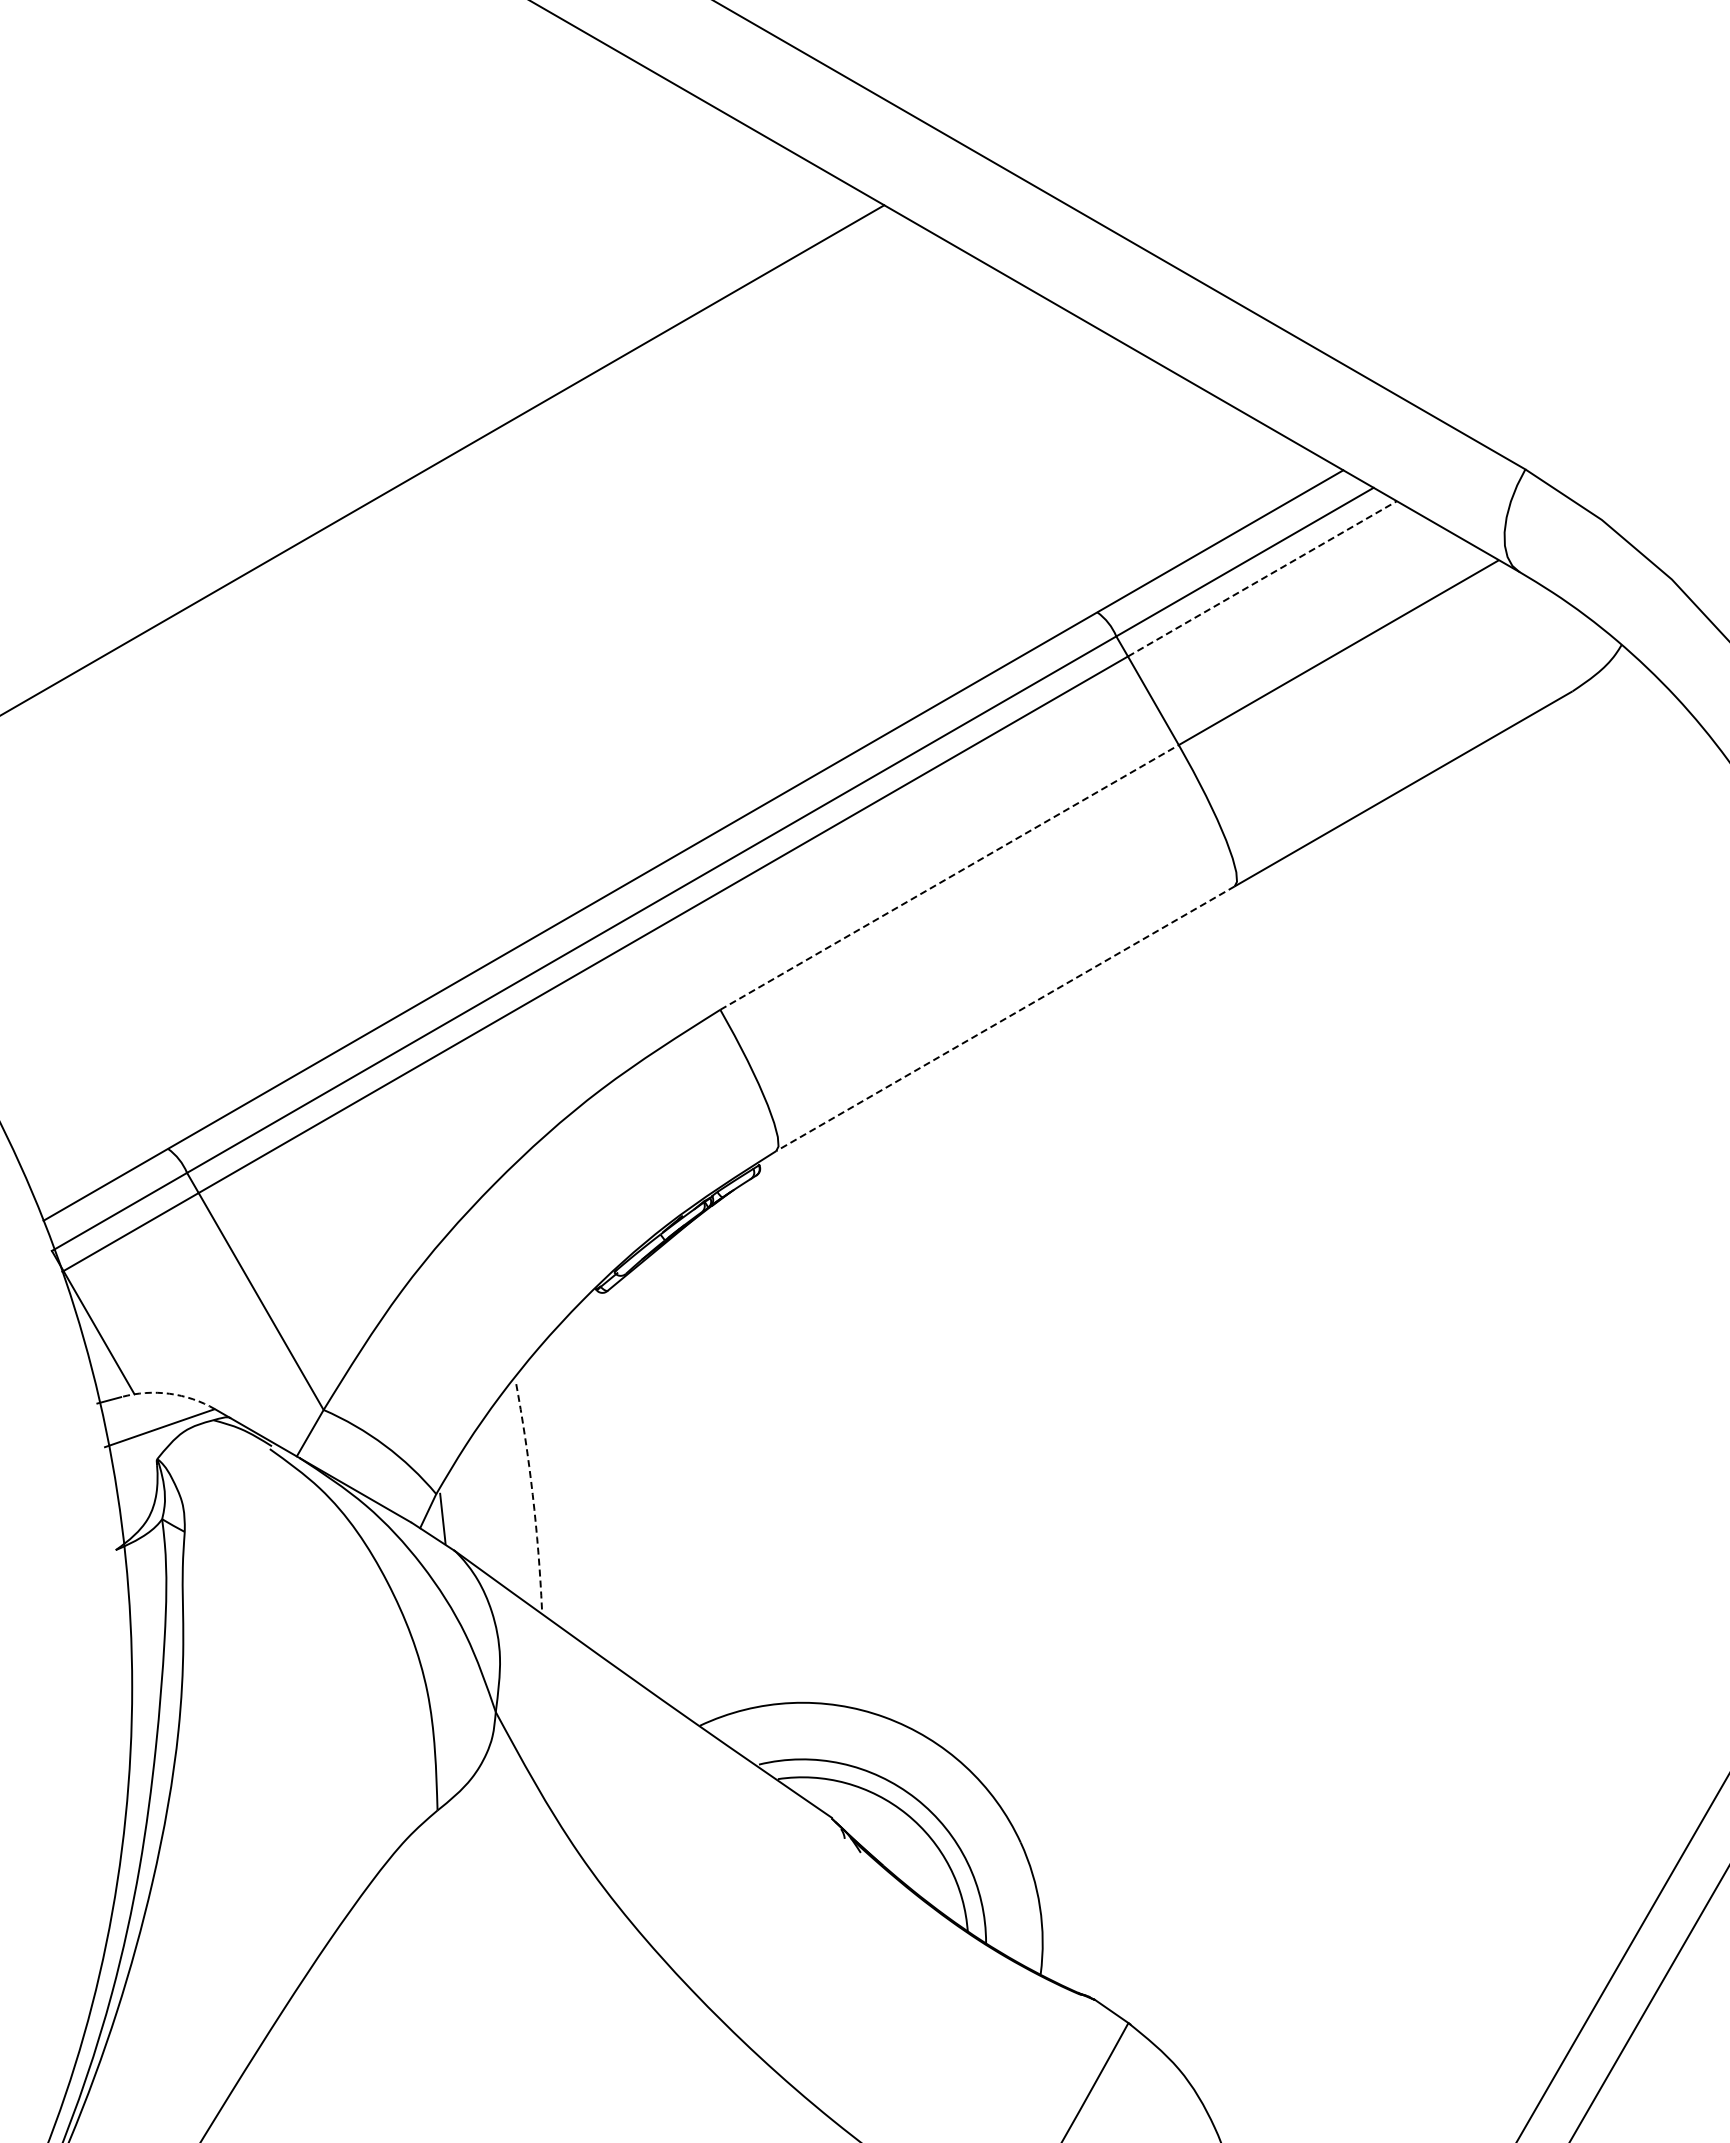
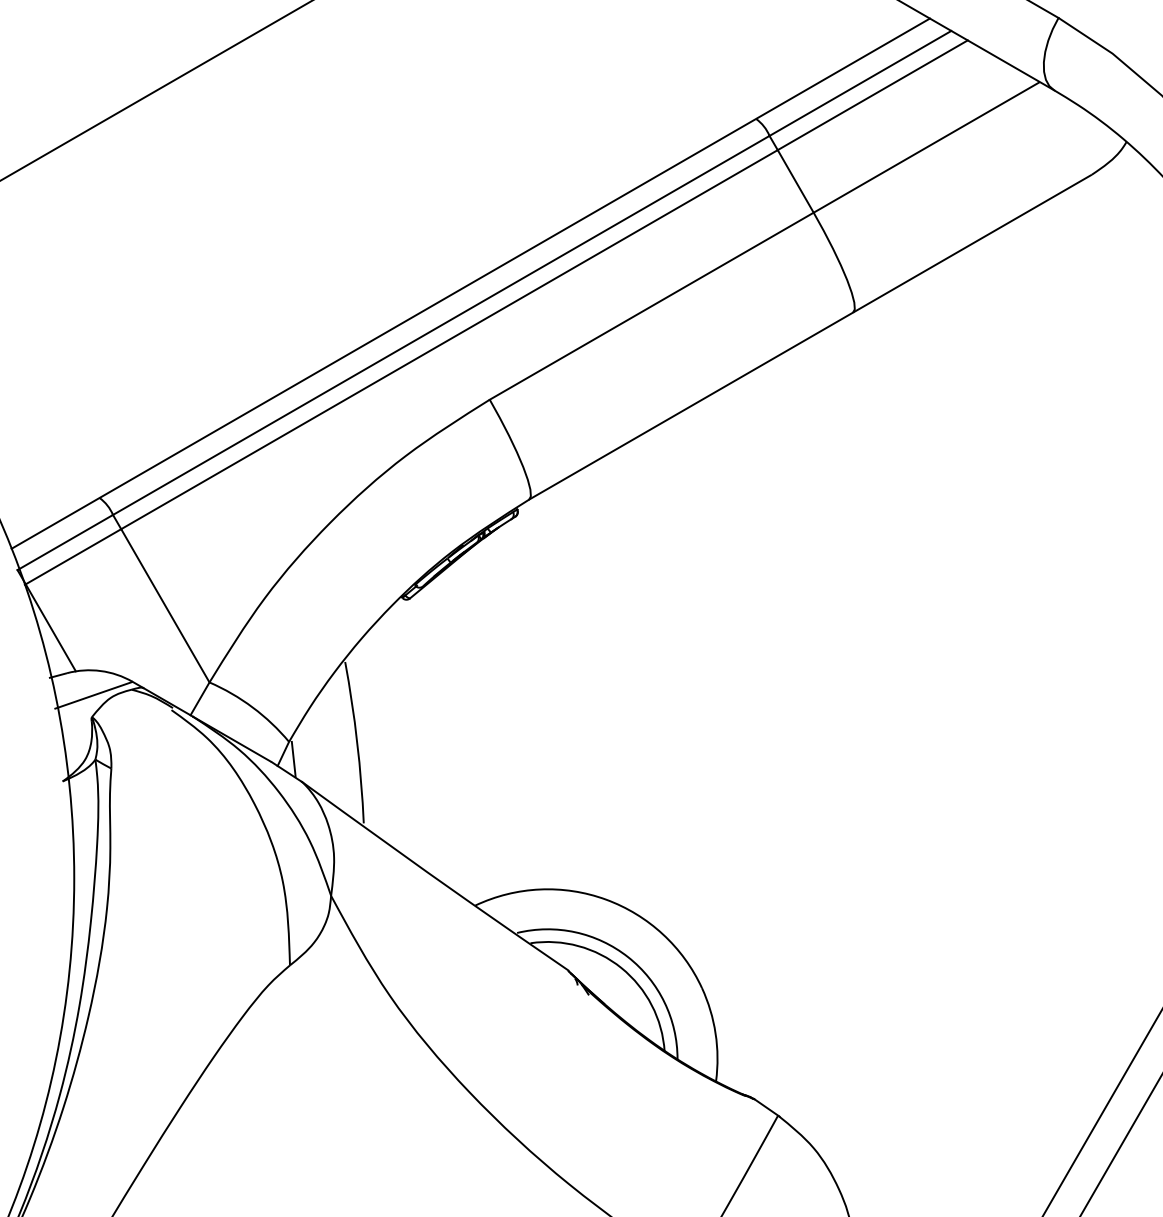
line: (1262, 578) -> (872, 95), dashed -> solid
line: (949, 877) -> (651, 306), dashed -> solid
line: (1005, 1018) -> (691, 405), dashed -> solid
arc: (169, 1393) -> (100, 670), dashed -> solid
arc: (532, 1494) -> (357, 742), dashed -> solid

